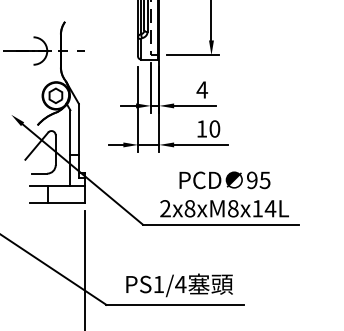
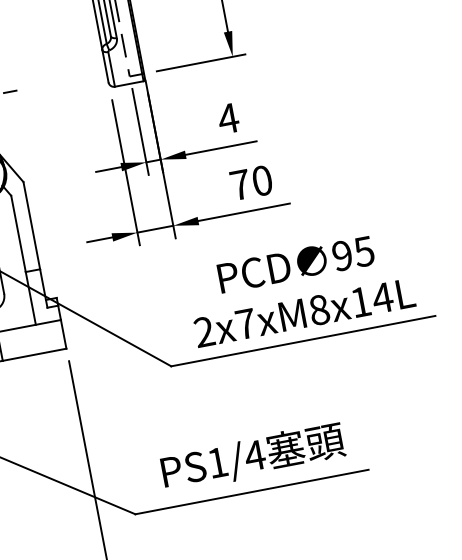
text: (201, 128) -> (239, 184), 10 -> 70
text: (189, 208) -> (245, 323), 2x8xM8x14L -> 2x7xM8x14L

